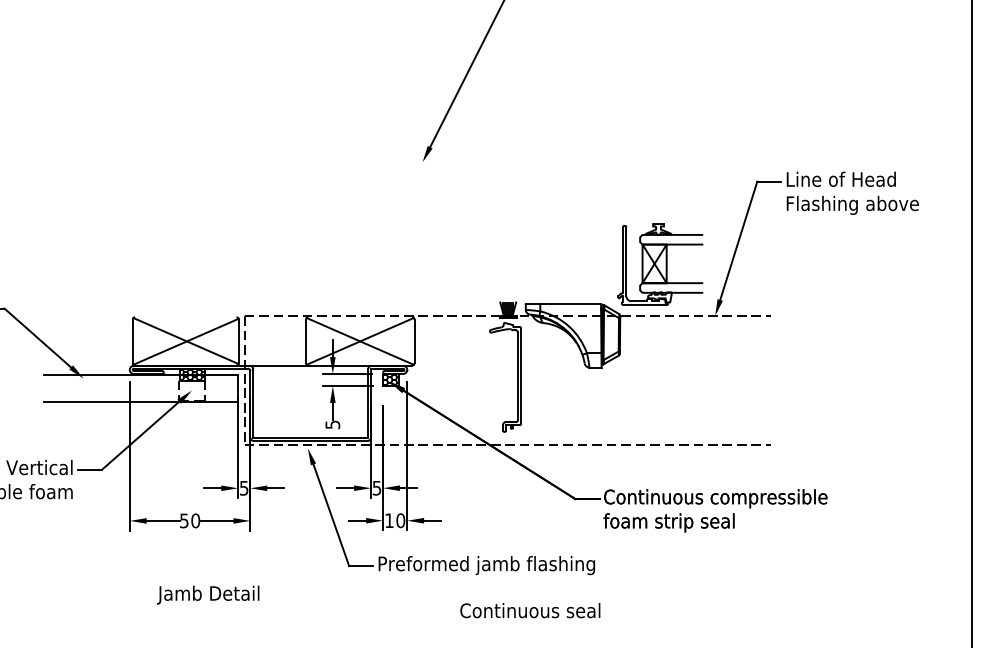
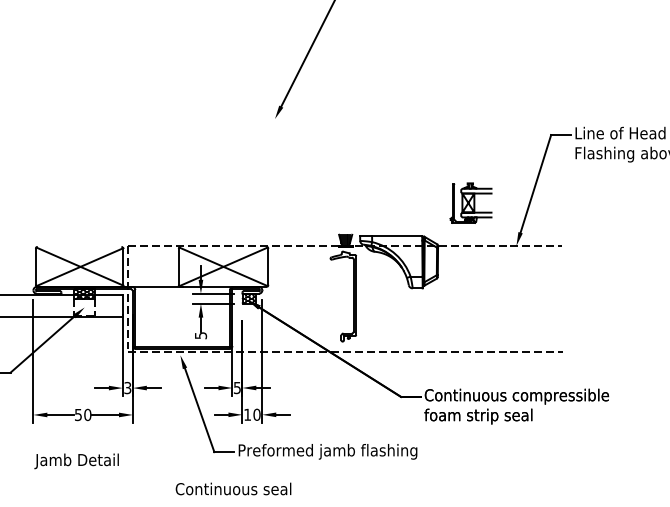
part: (660, 264) -> (471, 203), size x0.6
text: (244, 487) -> (128, 387), 5 -> 3
text: (208, 594) -> (76, 460), moved
text: (530, 610) -> (233, 488), moved

